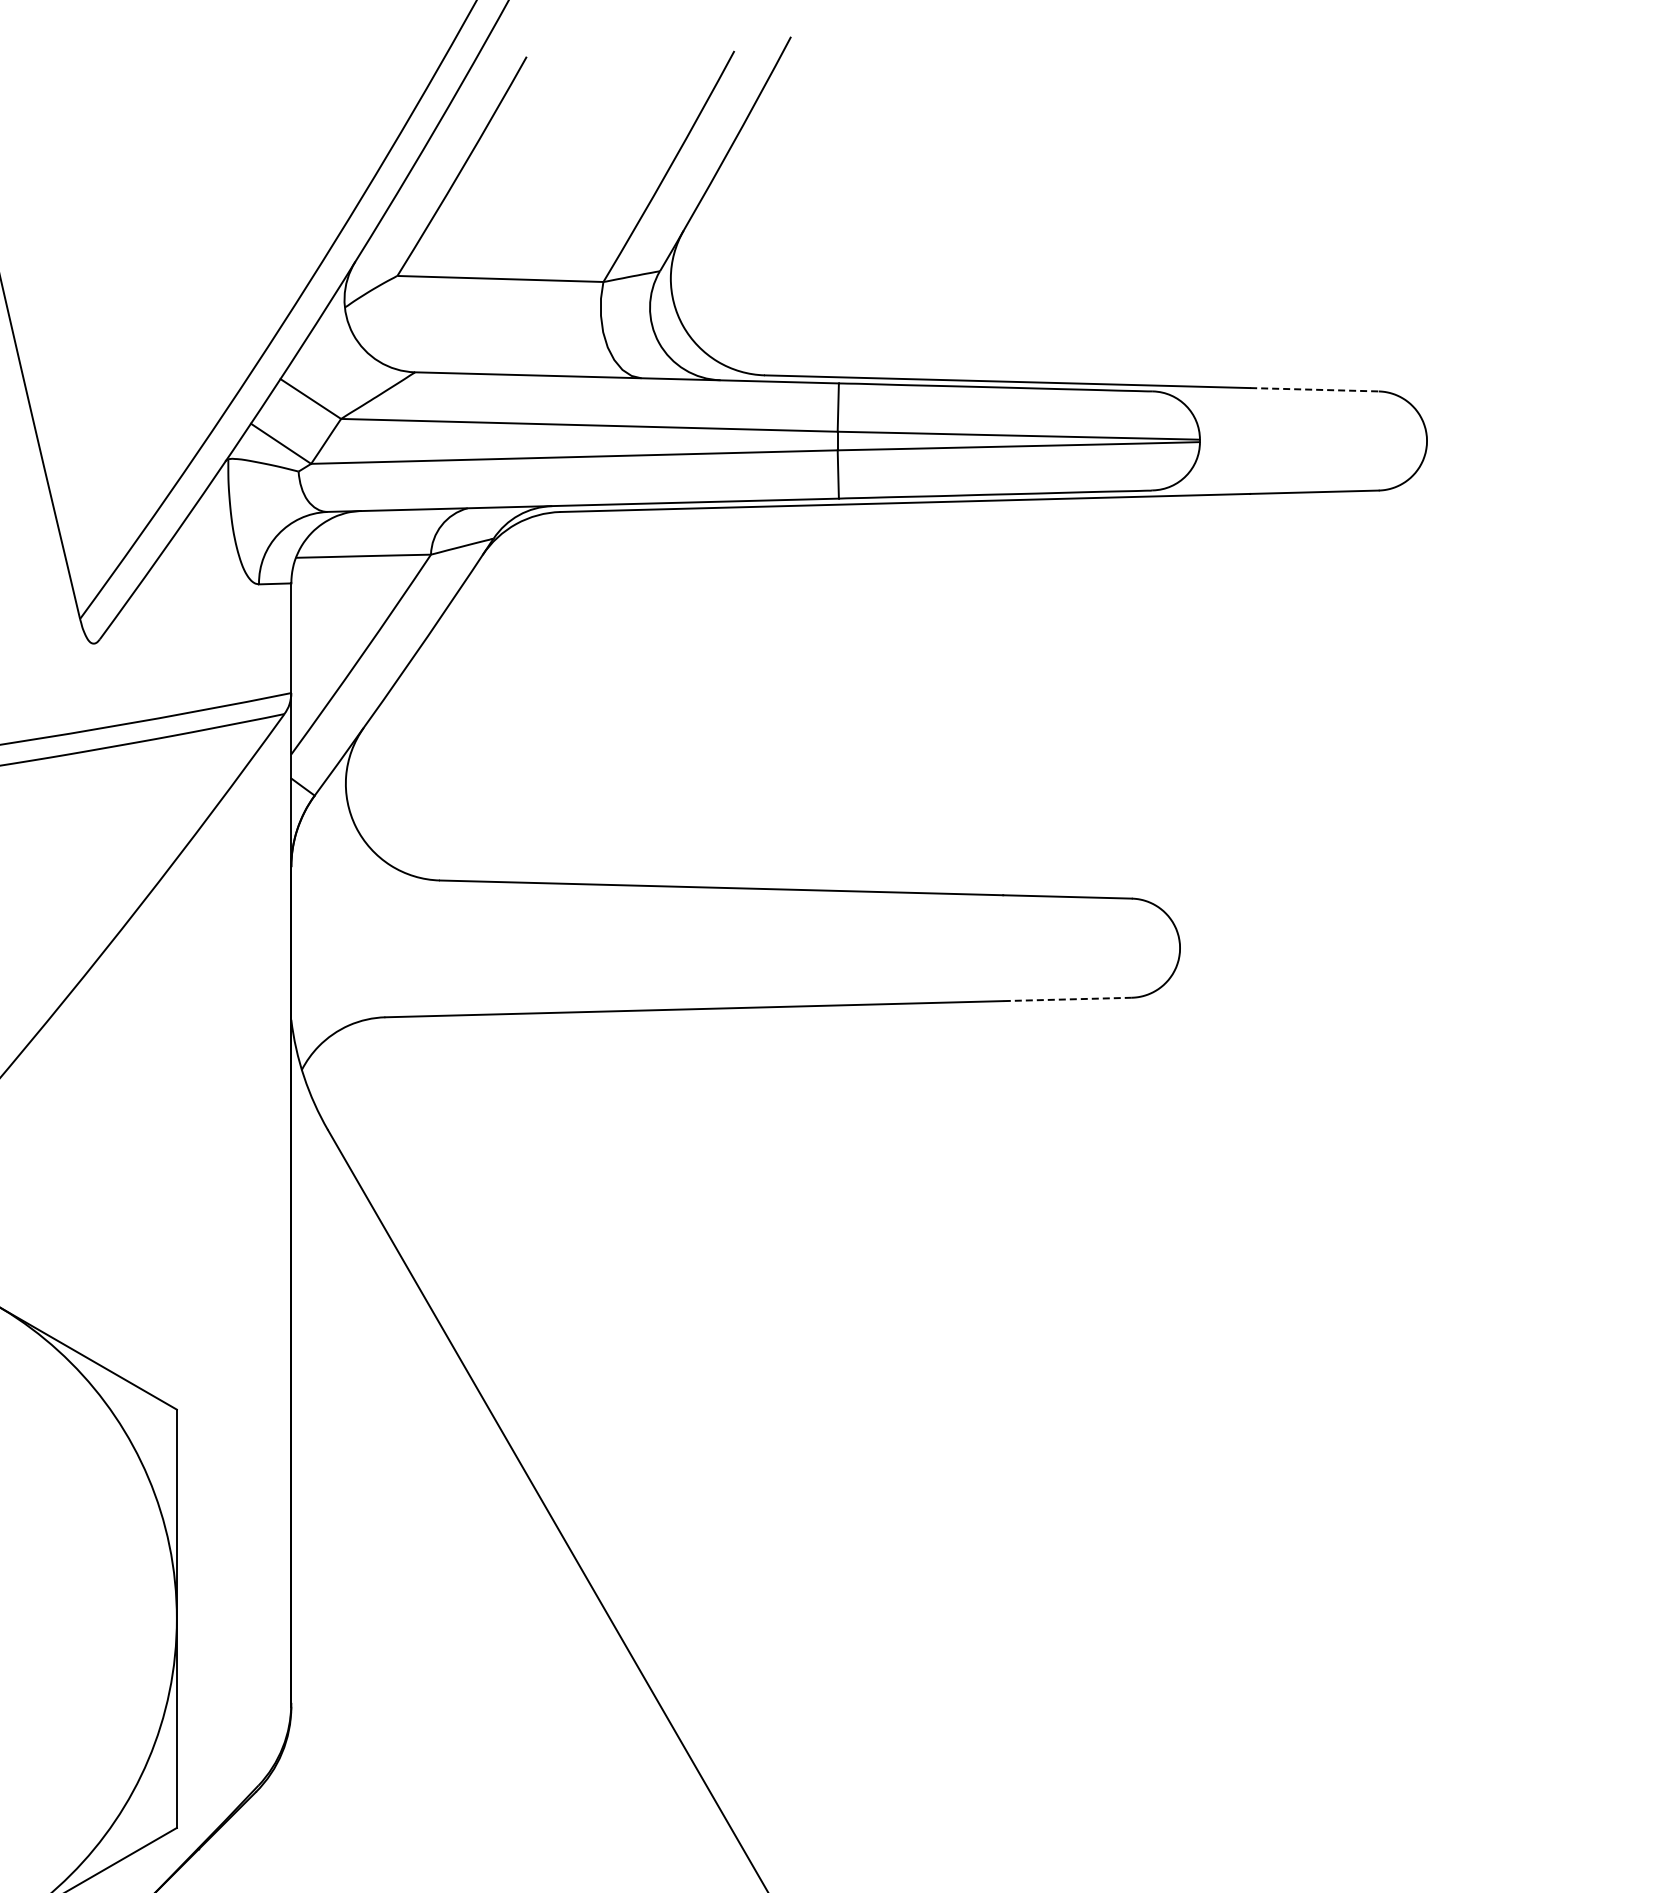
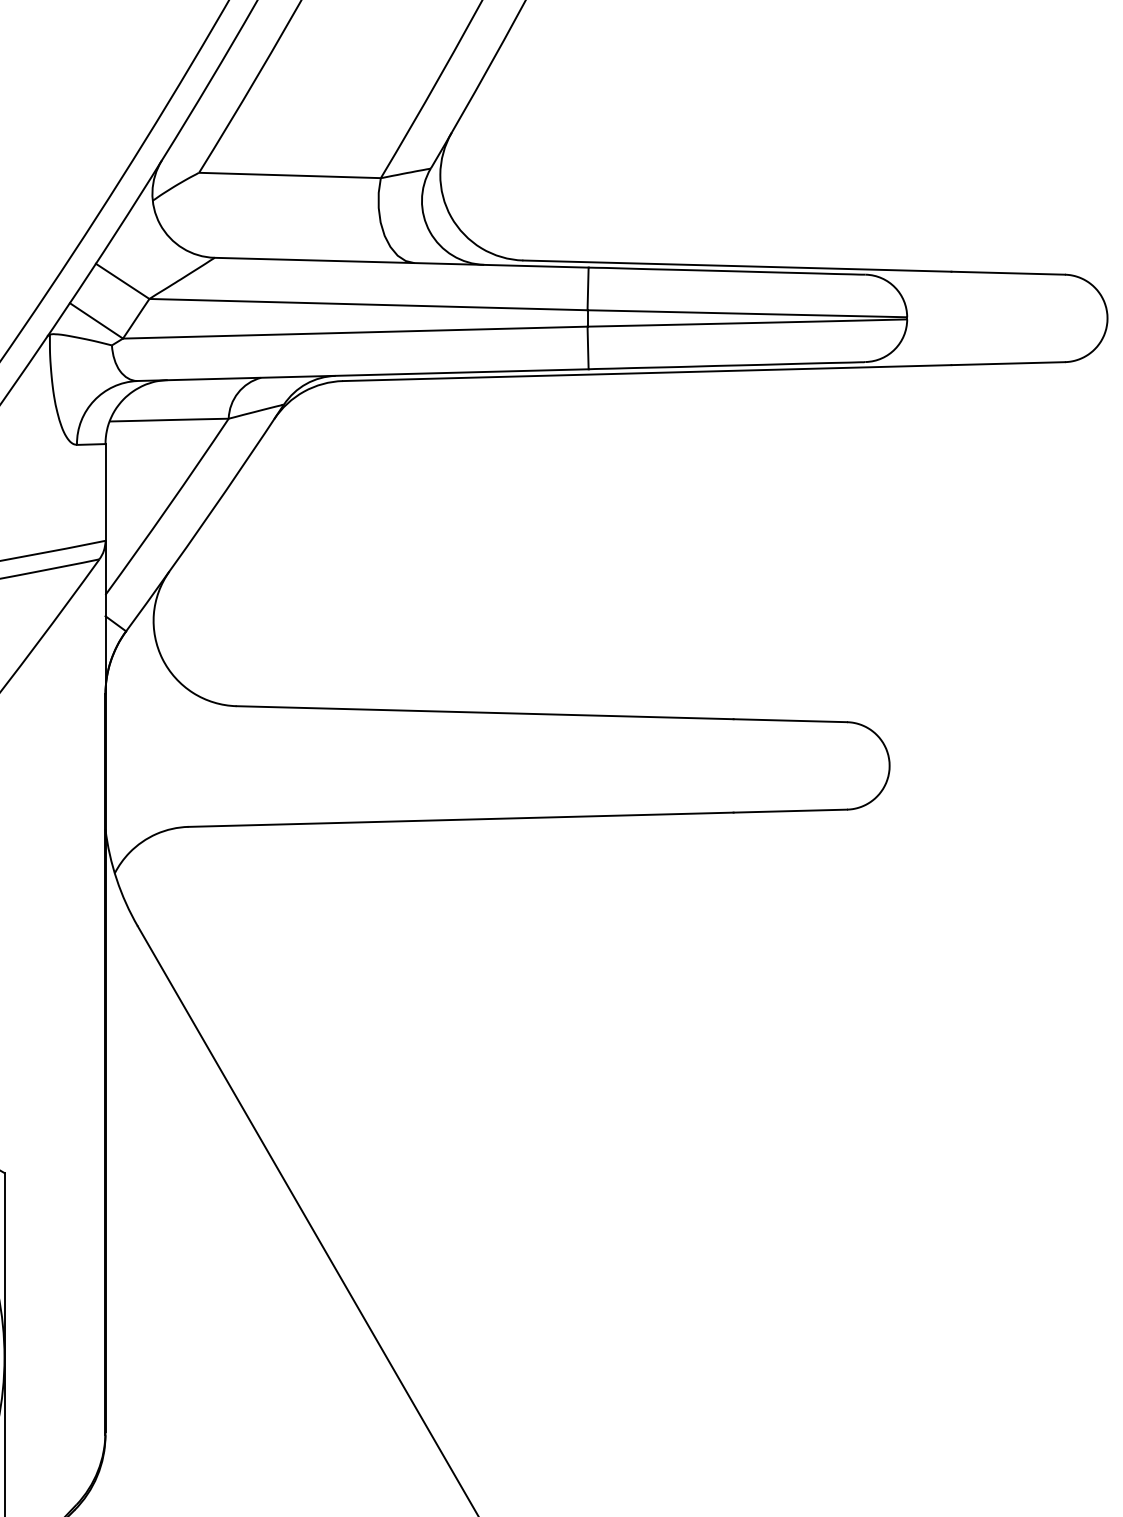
line: (1314, 389) -> (1008, 272), dashed -> solid
line: (1066, 999) -> (789, 811), dashed -> solid

